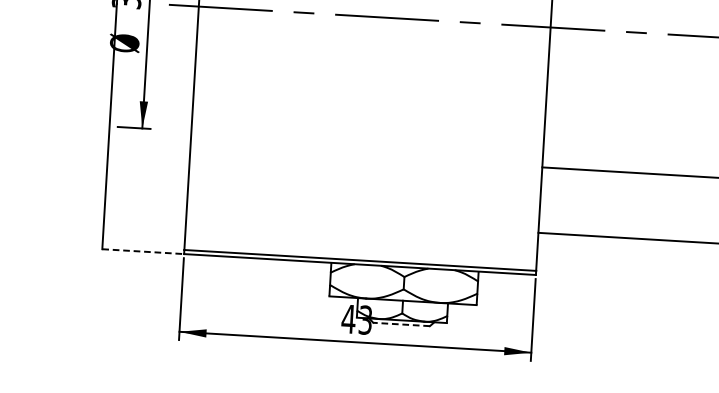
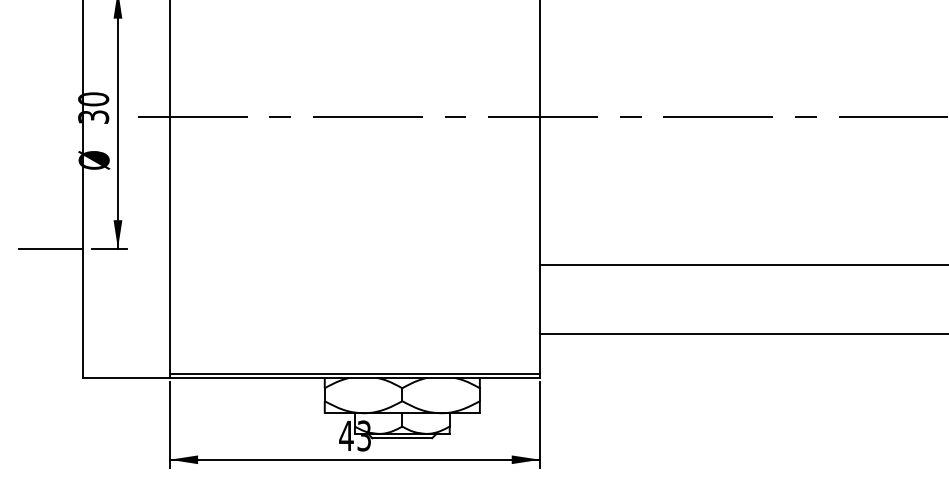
line: (78, 124) -> (50, 248), added
line: (144, 251) -> (127, 377), dashed -> solid
line: (401, 324) -> (402, 438), dashed -> solid

